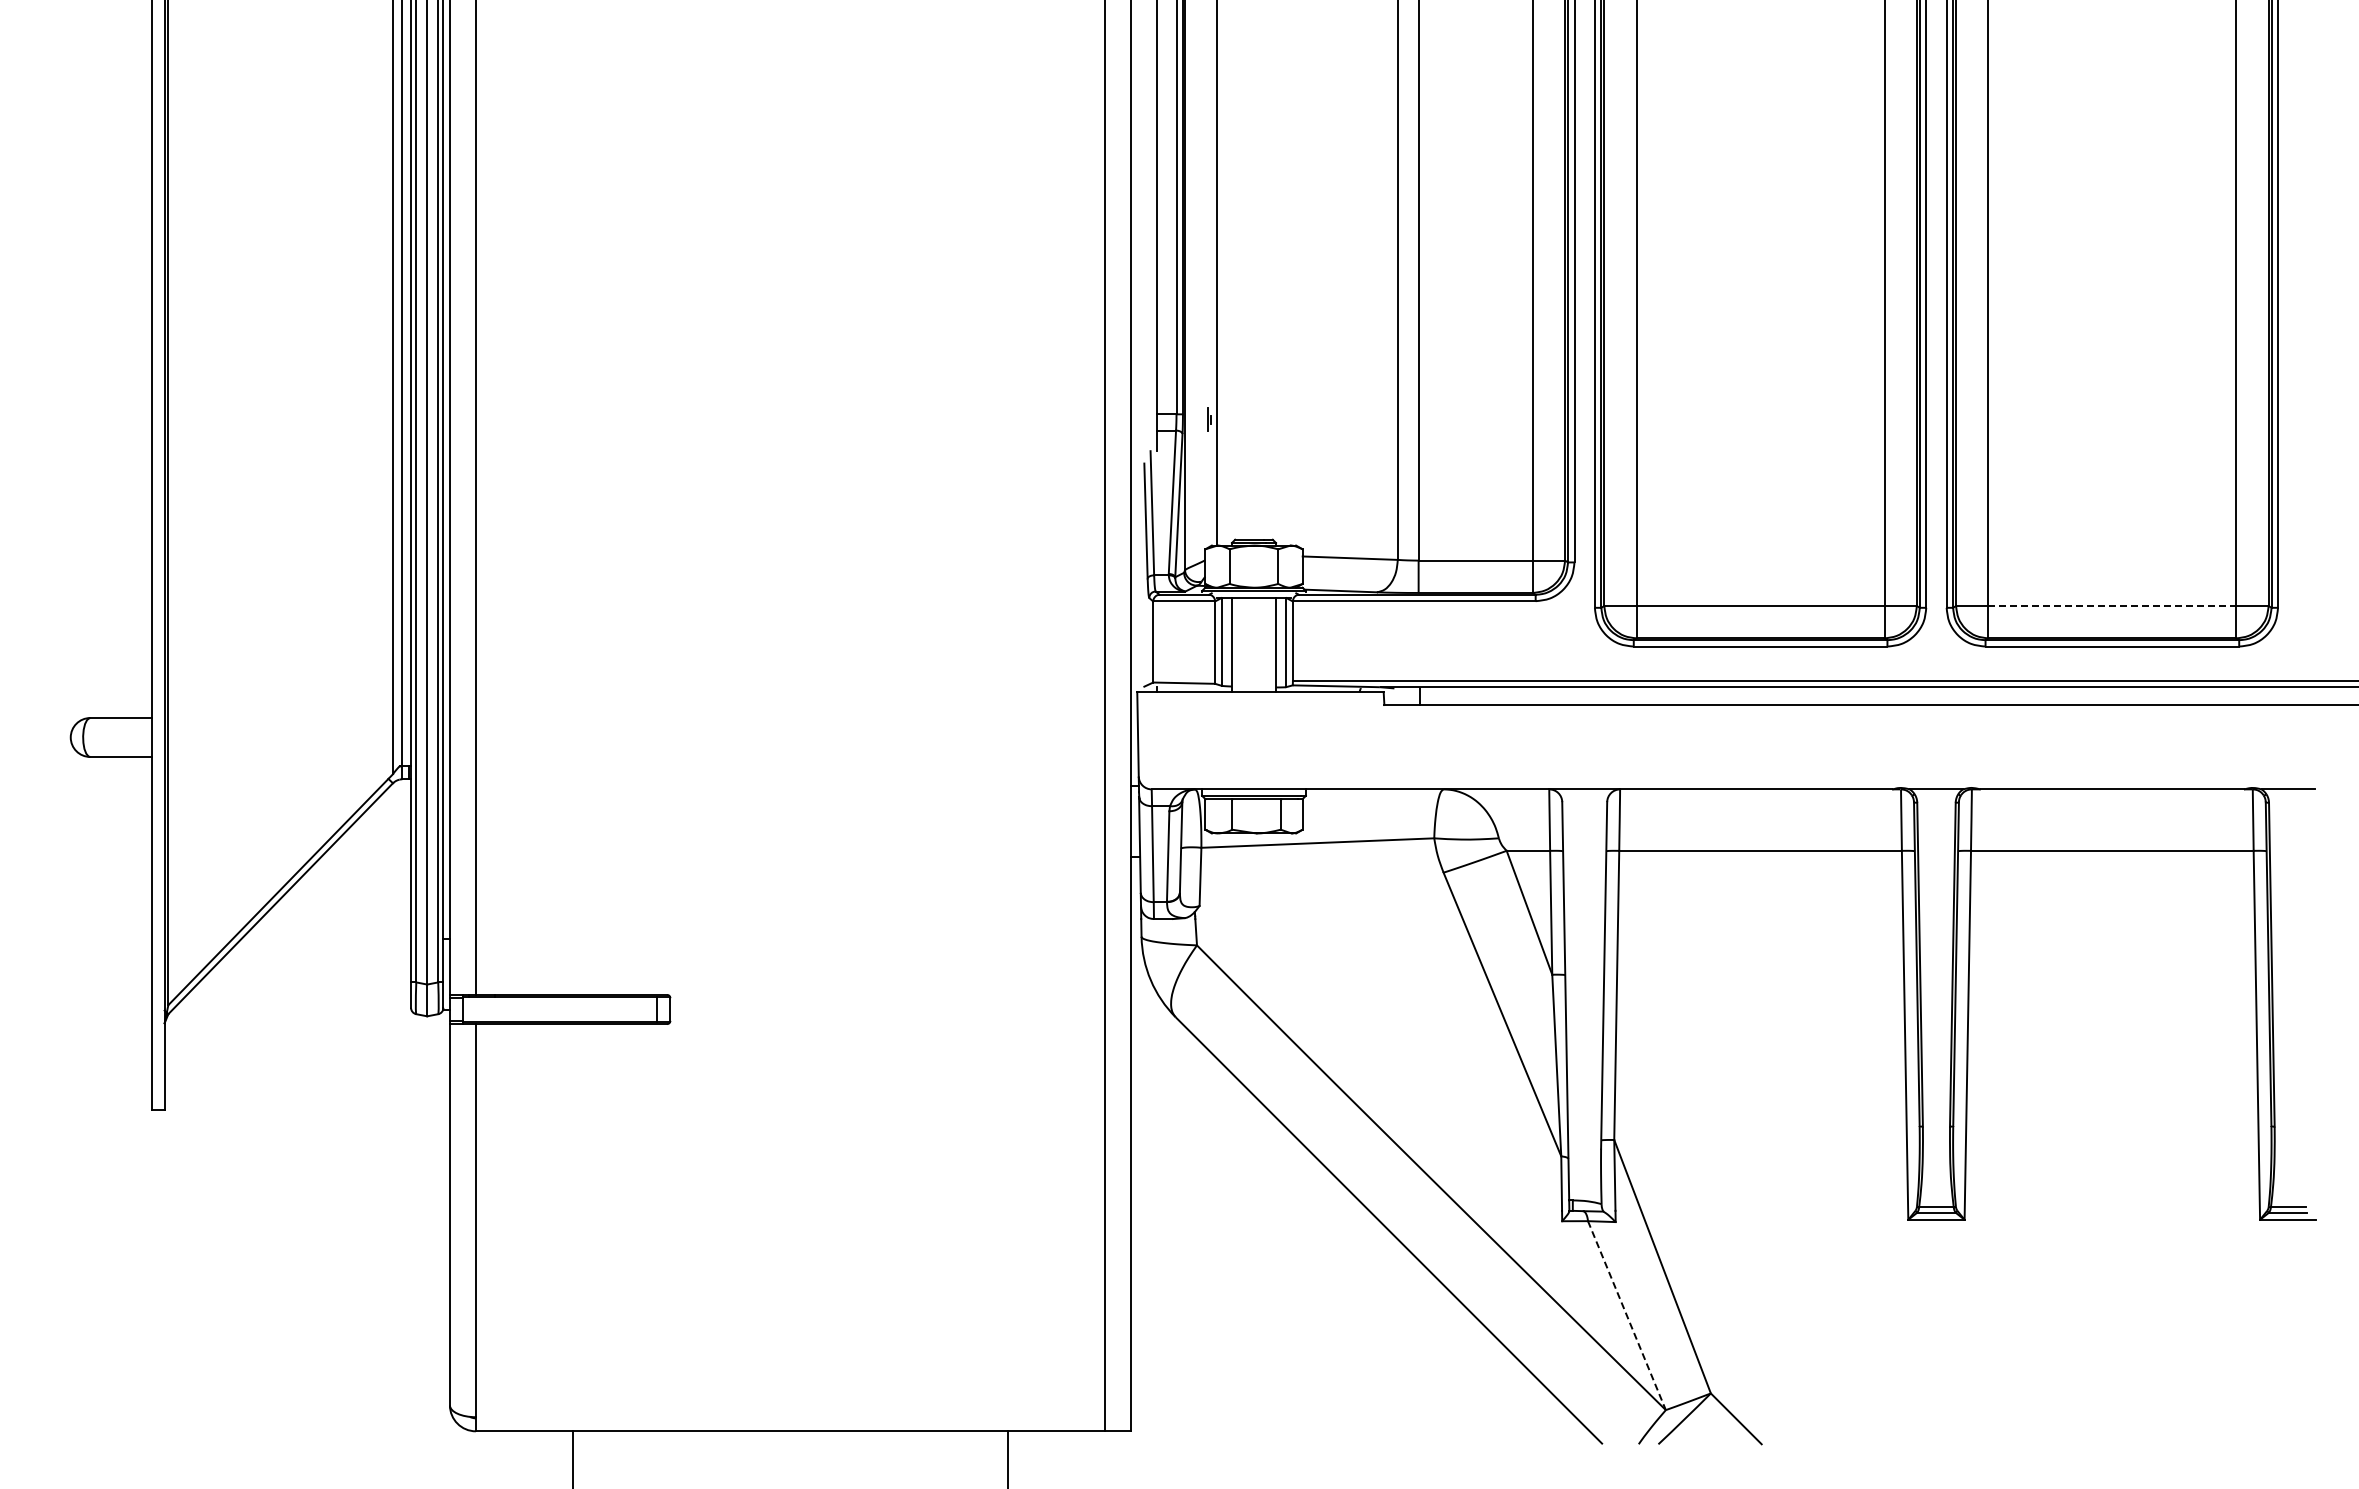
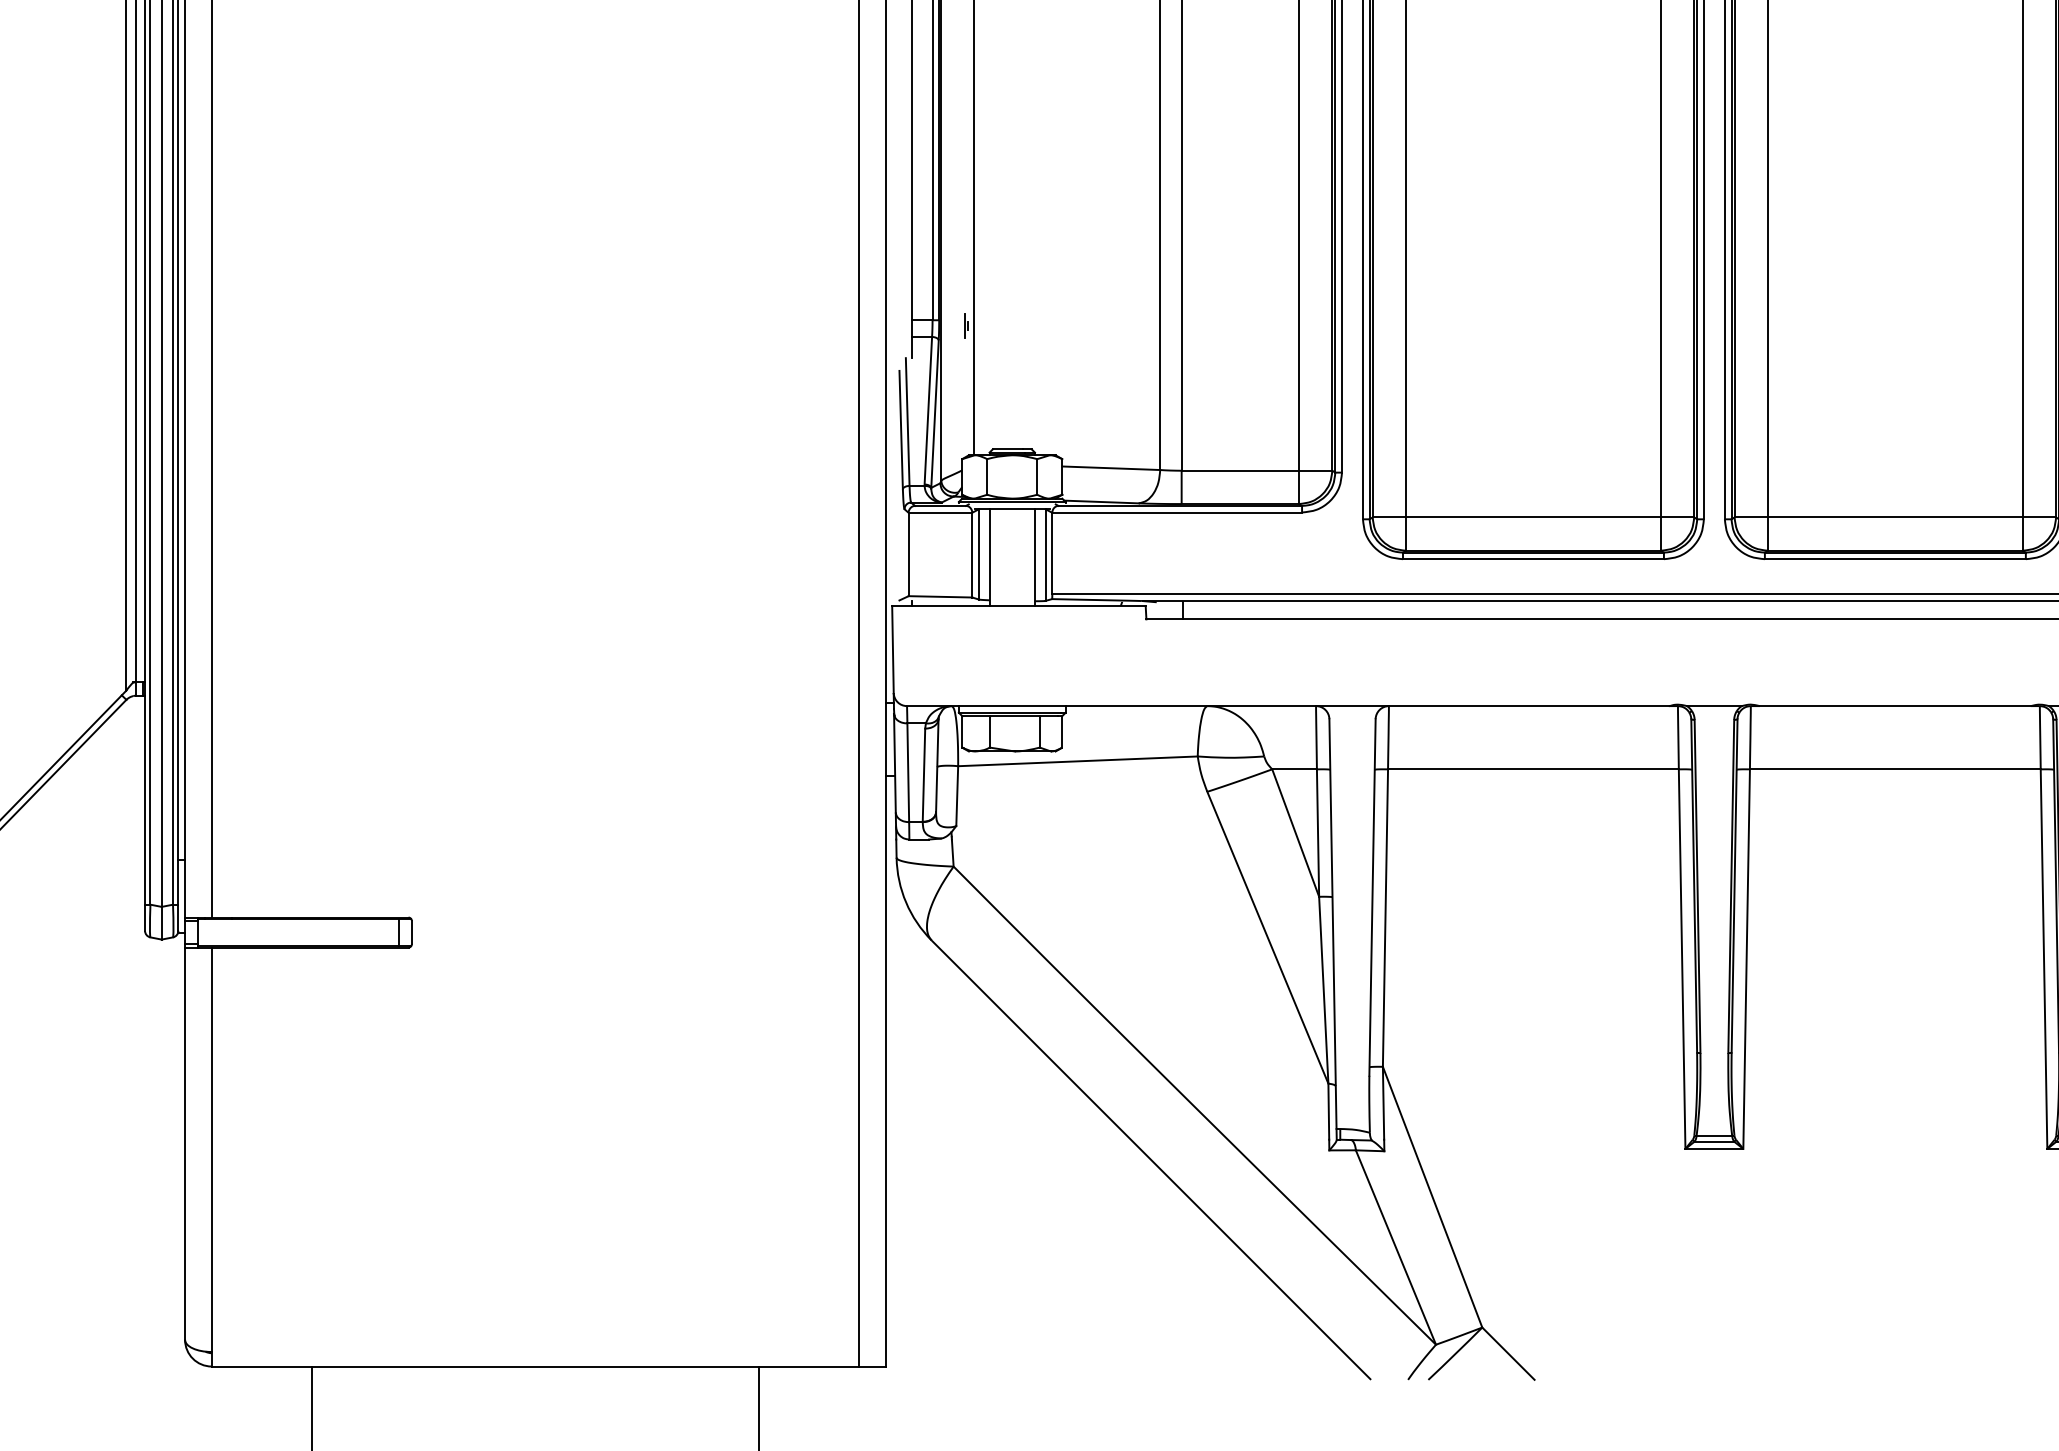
line: (2112, 606) -> (1895, 517), dashed -> solid
line: (1627, 1316) -> (1396, 1248), dashed -> solid

